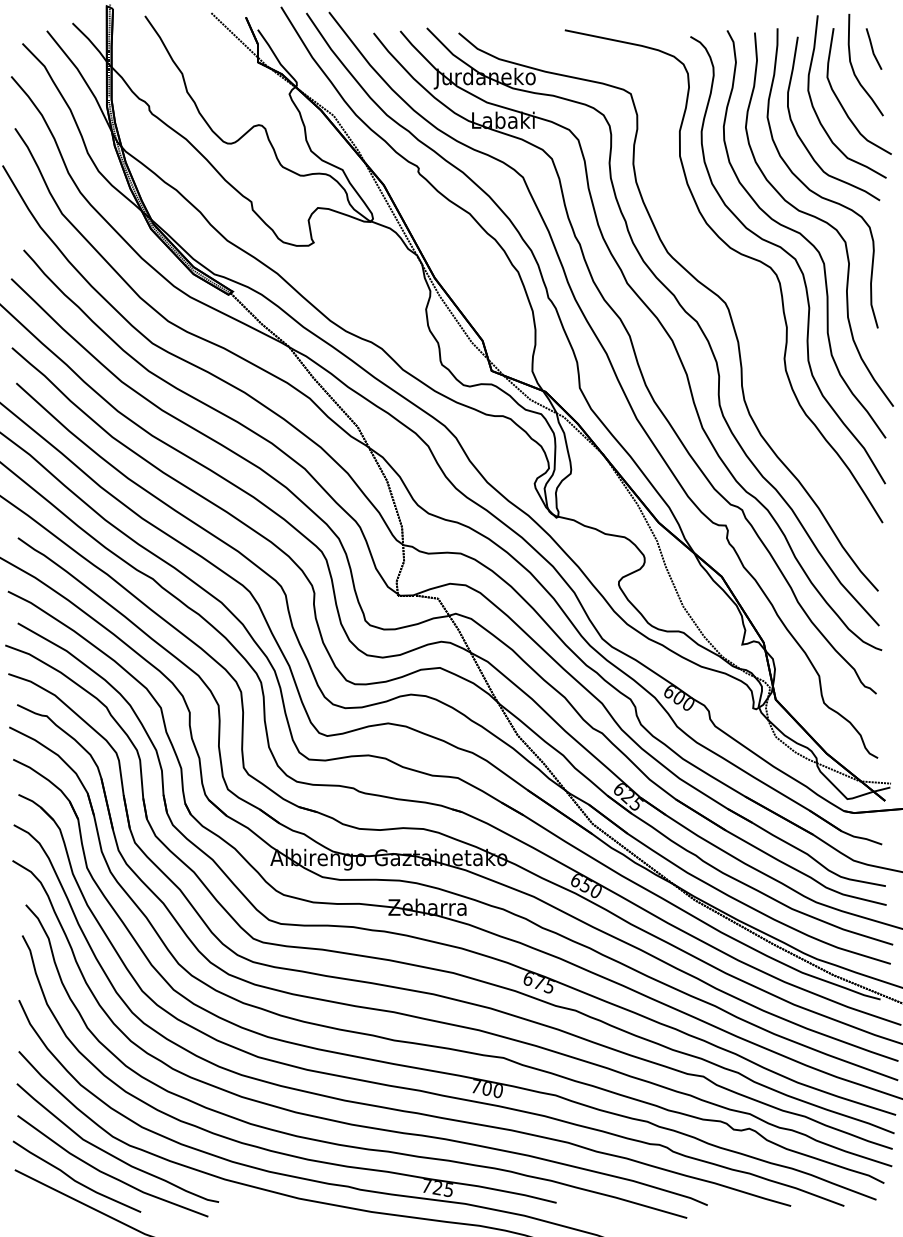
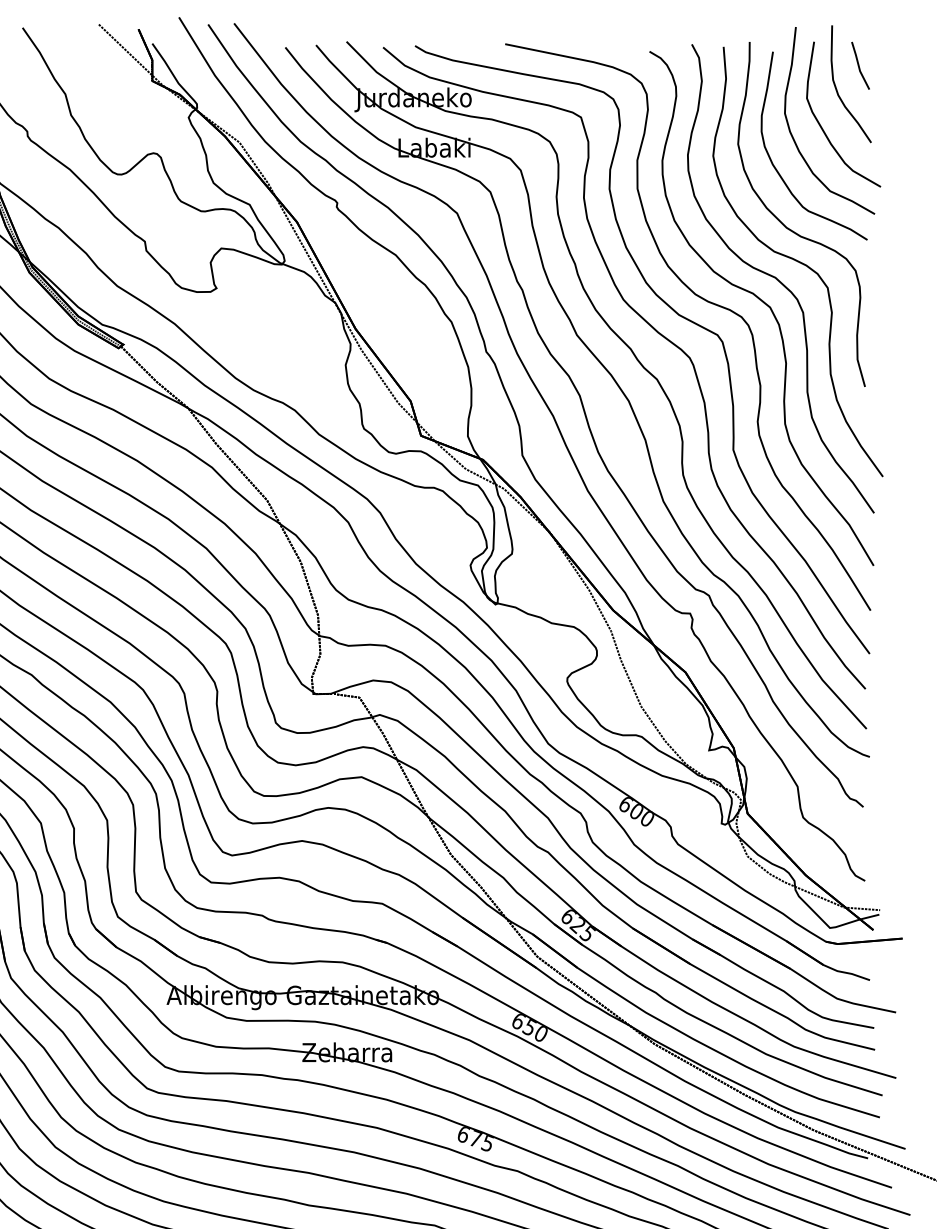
curve: (710, 262) -> (672, 311), added

